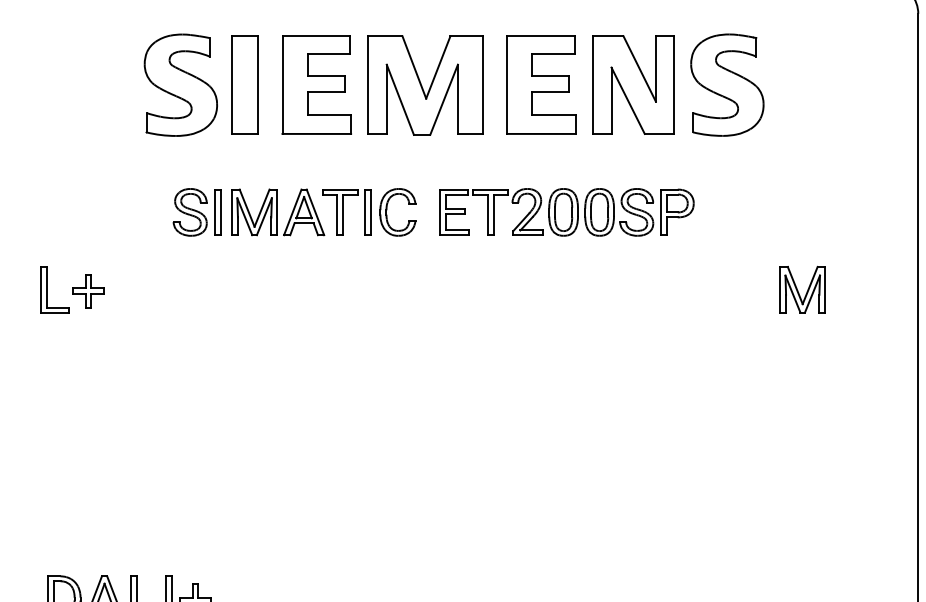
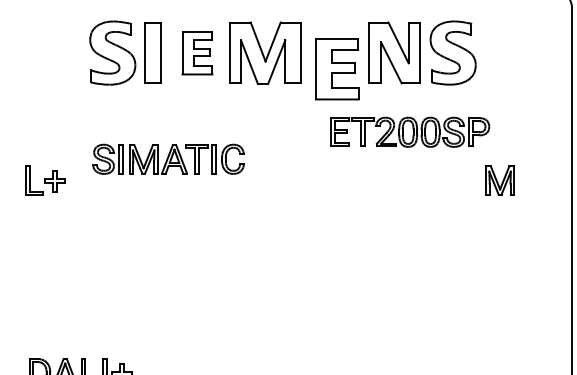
part: (316, 85) -> (197, 53), size x0.7
part: (541, 85) -> (337, 69), moved
part: (294, 211) -> (168, 158), moved
part: (567, 211) -> (410, 131), moved

